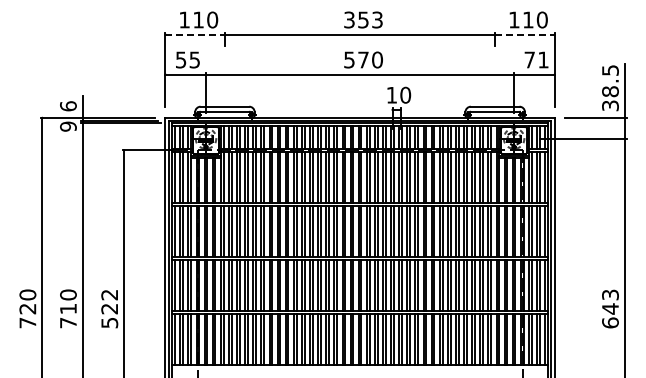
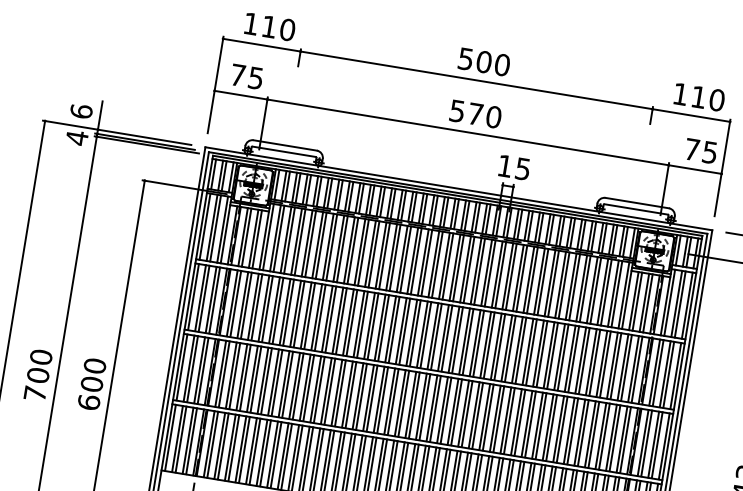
text: (363, 19) -> (484, 61), 353 -> 500
line: (195, 34) -> (262, 45), dashed -> solid
line: (524, 34) -> (690, 115), dashed -> solid
text: (181, 59) -> (238, 74), 55 -> 75
text: (543, 59) -> (710, 151), 71 -> 75
text: (405, 94) -> (522, 168), 10 -> 15
text: (68, 126) -> (77, 137), 9 -> 4
text: (68, 308) -> (38, 374), 710 -> 700
text: (109, 308) -> (91, 383), 522 -> 600

